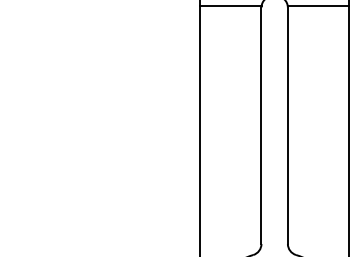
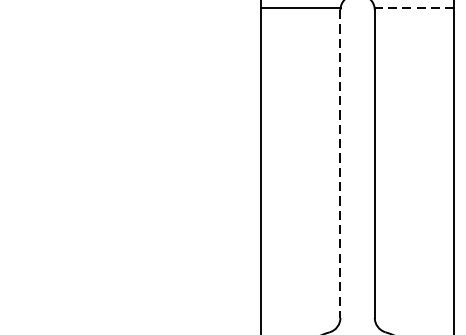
line: (318, 6) -> (414, 8), solid -> dashed
line: (261, 126) -> (340, 164), solid -> dashed

